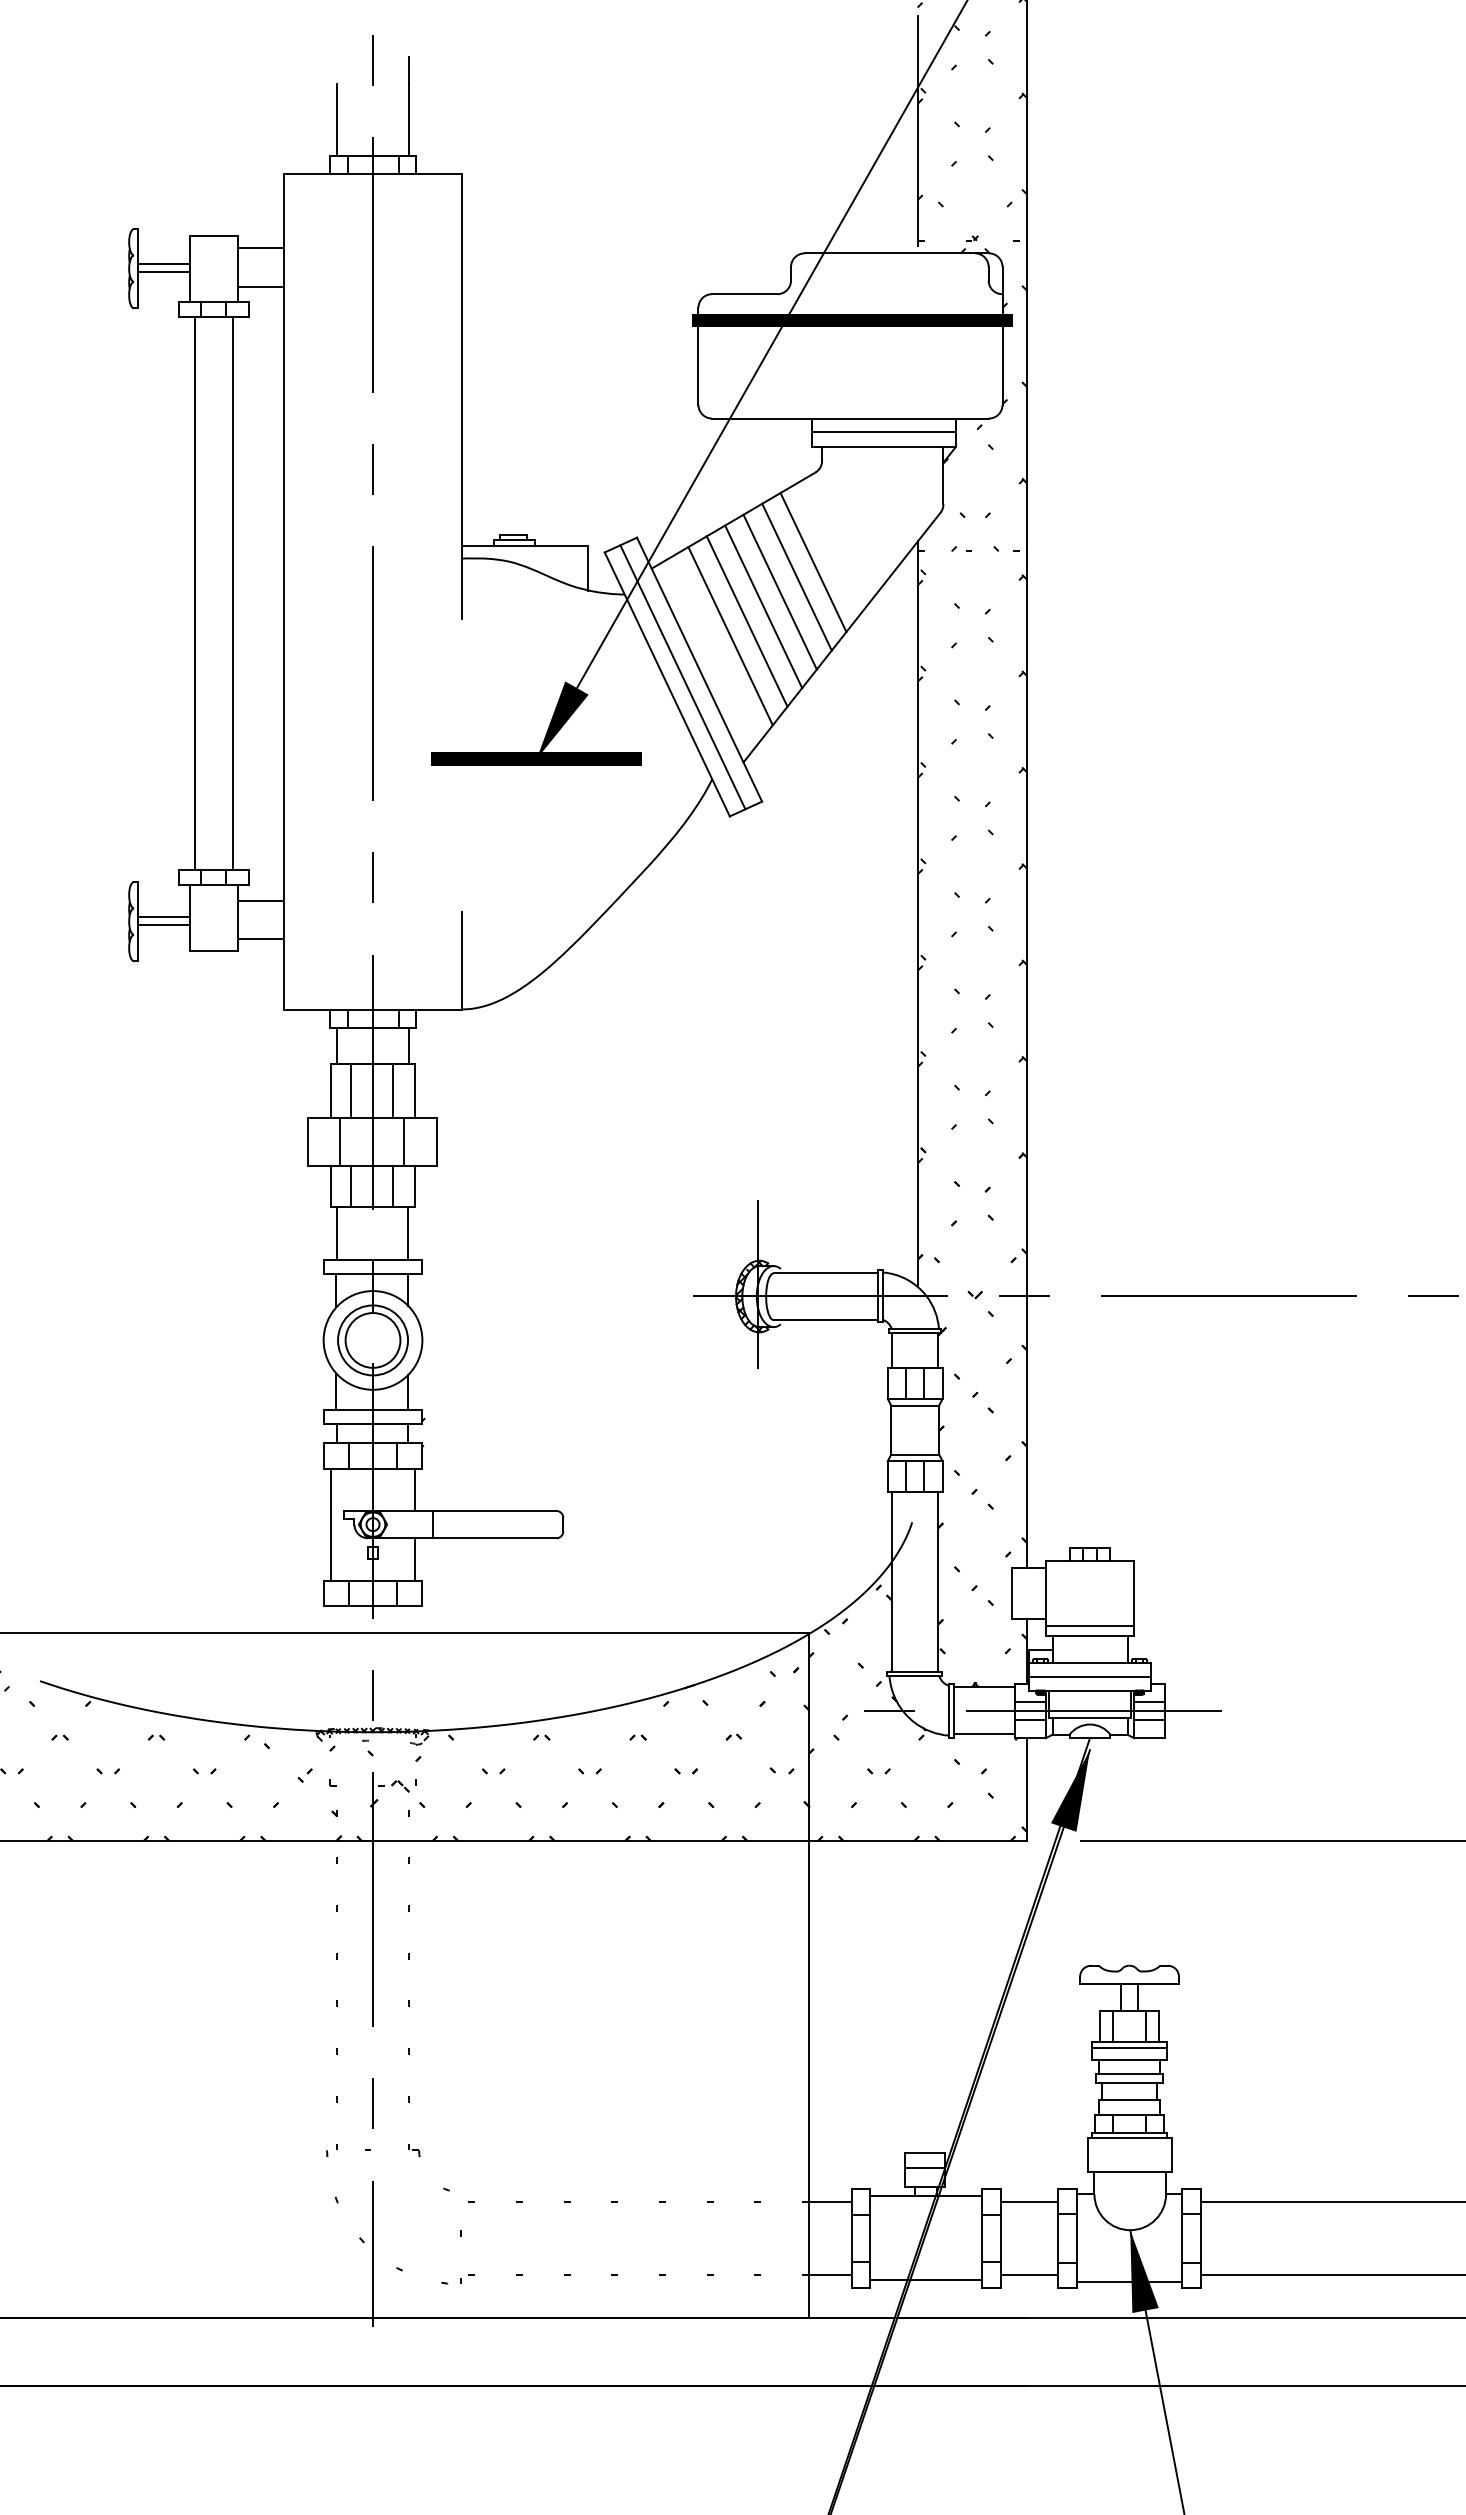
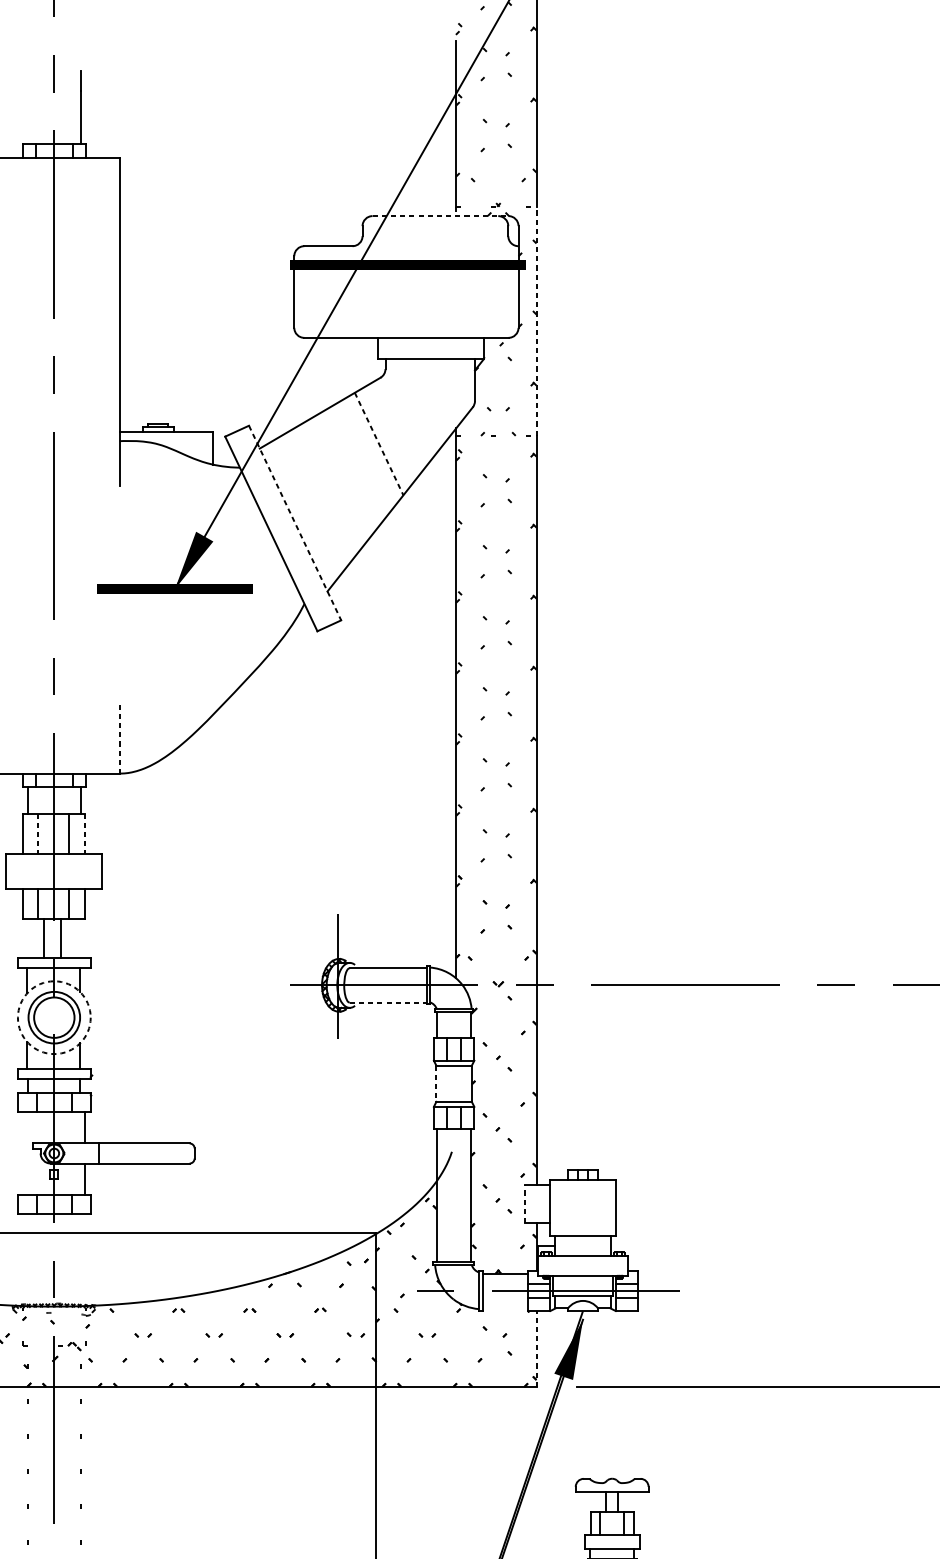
line: (337, 119) -> (28, 117), removed
line: (897, 253) -> (441, 216), solid -> dashed
line: (1026, 395) -> (536, 320), solid -> dashed
line: (883, 432) -> (430, 348), removed
line: (813, 562) -> (379, 444), solid -> dashed
line: (796, 576) -> (366, 454), removed
line: (779, 591) -> (354, 465), removed
line: (763, 606) -> (342, 476), removed
line: (746, 621) -> (329, 487), removed
line: (730, 636) -> (317, 498), removed
line: (699, 670) -> (295, 523), solid -> dashed
line: (682, 677) -> (282, 528), removed
line: (461, 960) -> (119, 737), solid -> dashed
line: (351, 1091) -> (38, 834), solid -> dashed
line: (415, 1091) -> (85, 834), solid -> dashed
line: (340, 1141) -> (30, 870), removed
line: (404, 1141) -> (77, 870), removed
line: (336, 1233) -> (60, 938), moved
line: (408, 1233) -> (44, 938), moved
line: (826, 1320) -> (388, 1002), solid -> dashed
circle: (372, 1340) -> (53, 1017), solid -> dashed
line: (891, 1430) -> (436, 1084), solid -> dashed
line: (330, 1524) -> (22, 1153), removed
line: (1011, 1593) -> (525, 1204), solid -> dashed
line: (1089, 1625) -> (582, 1227), removed
line: (1089, 1676) -> (582, 1265), removed
line: (984, 1734) -> (505, 1308), removed
line: (1026, 1789) -> (536, 1348), solid -> dashed
line: (1129, 2047) -> (612, 1539), removed

